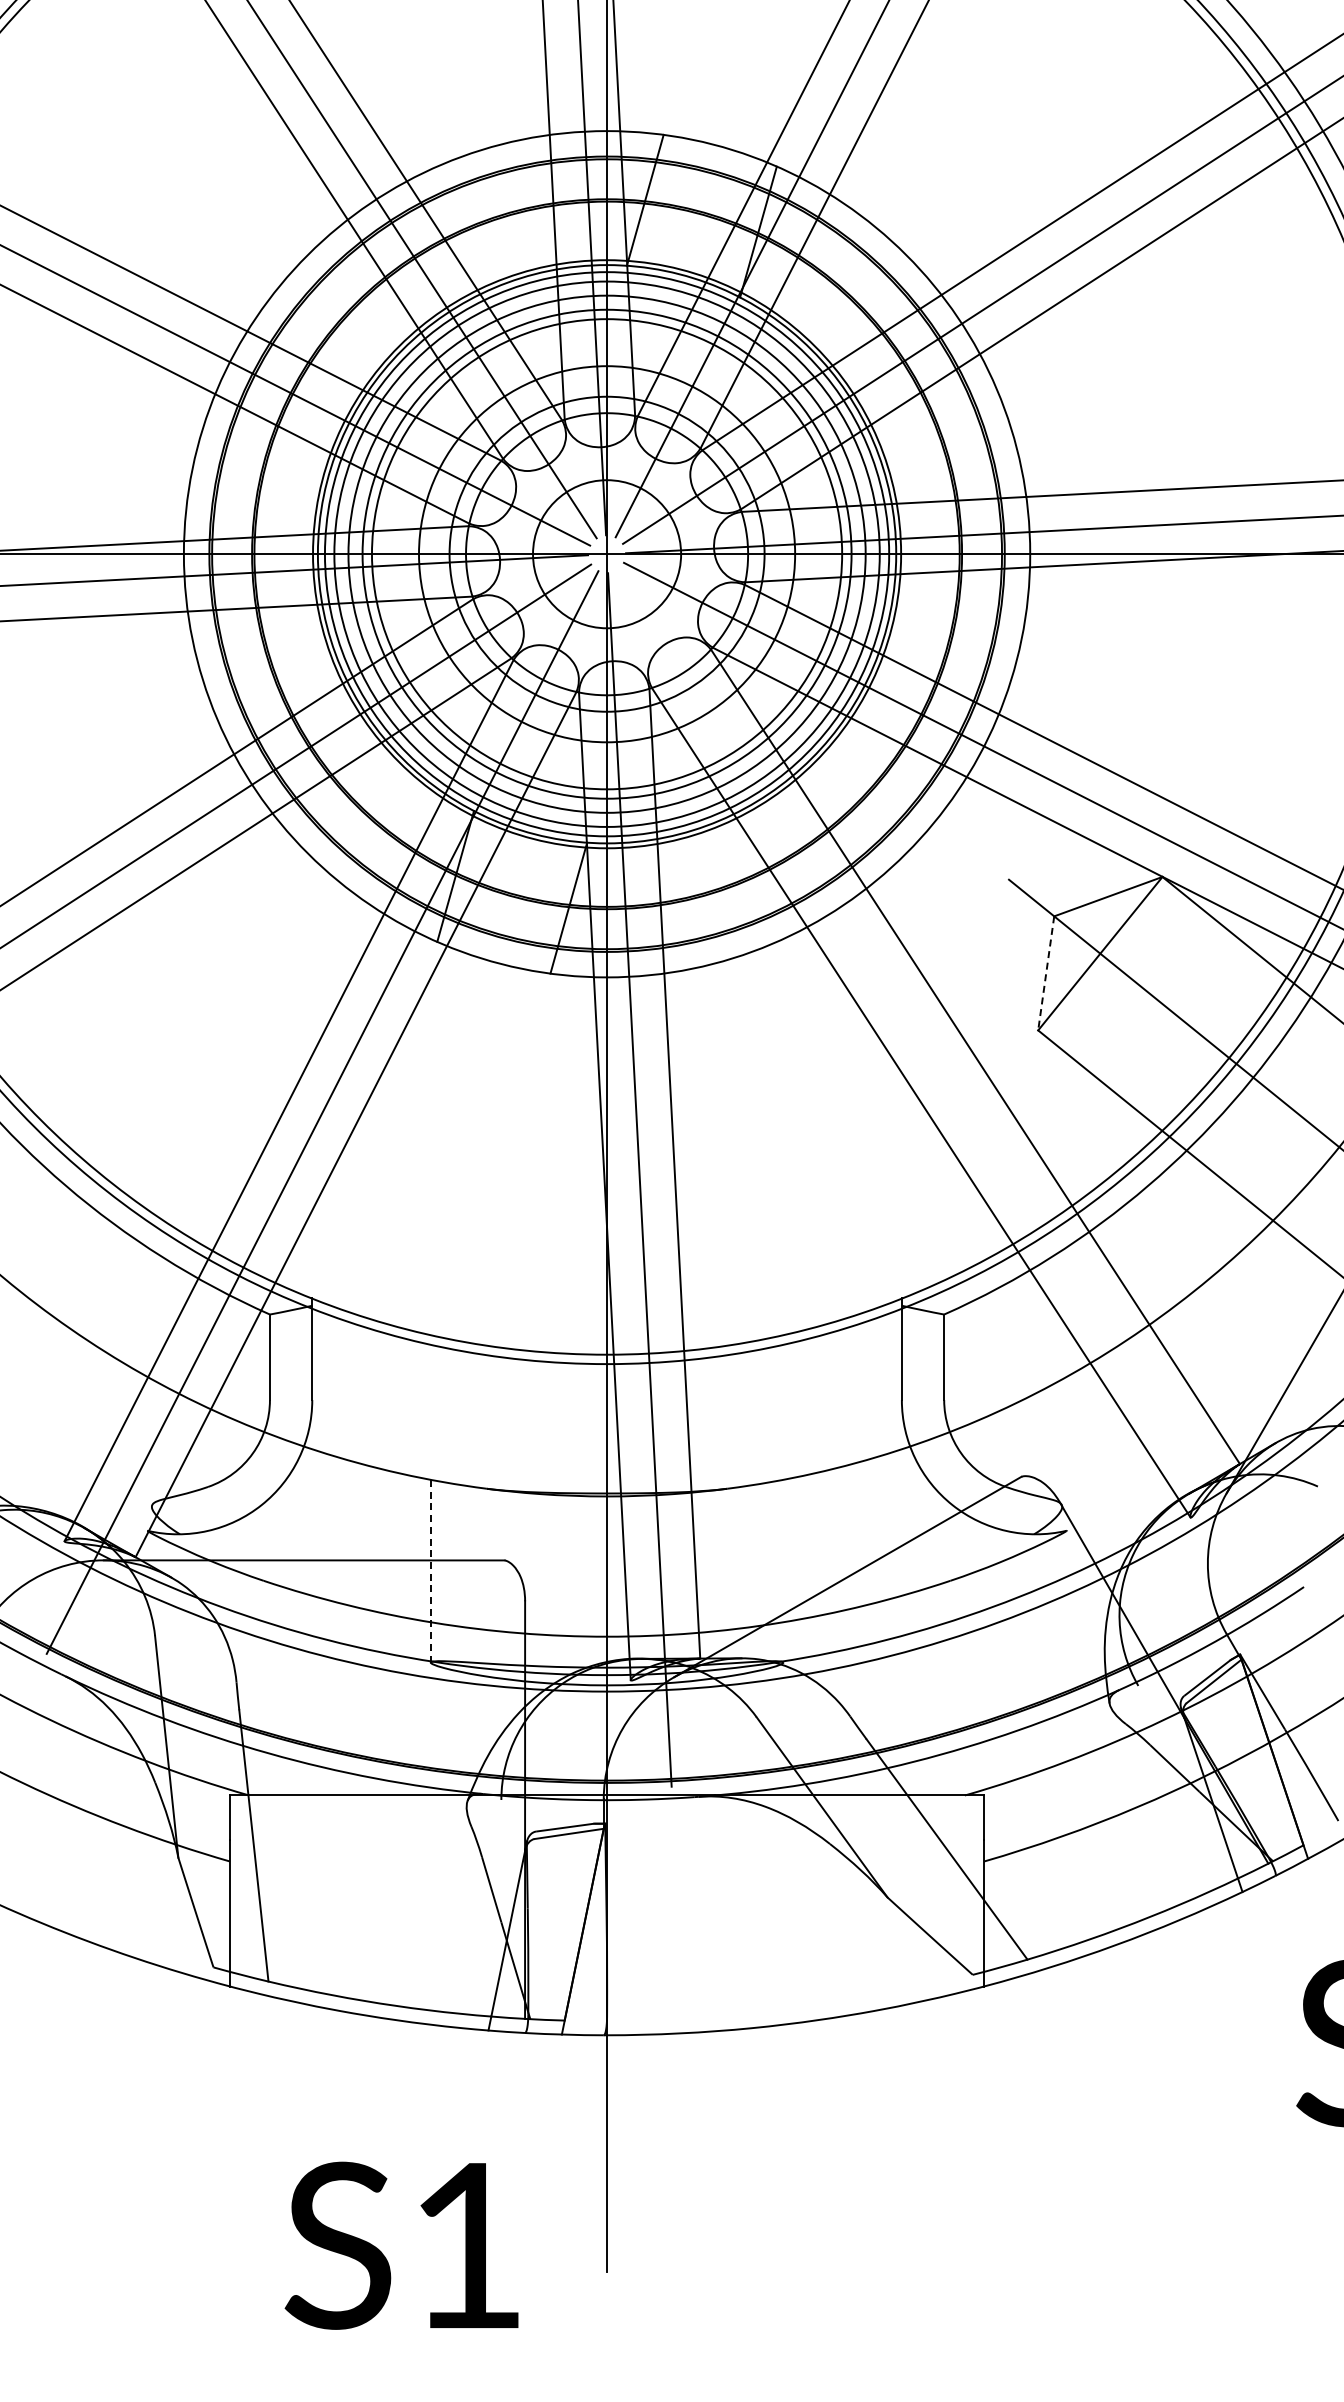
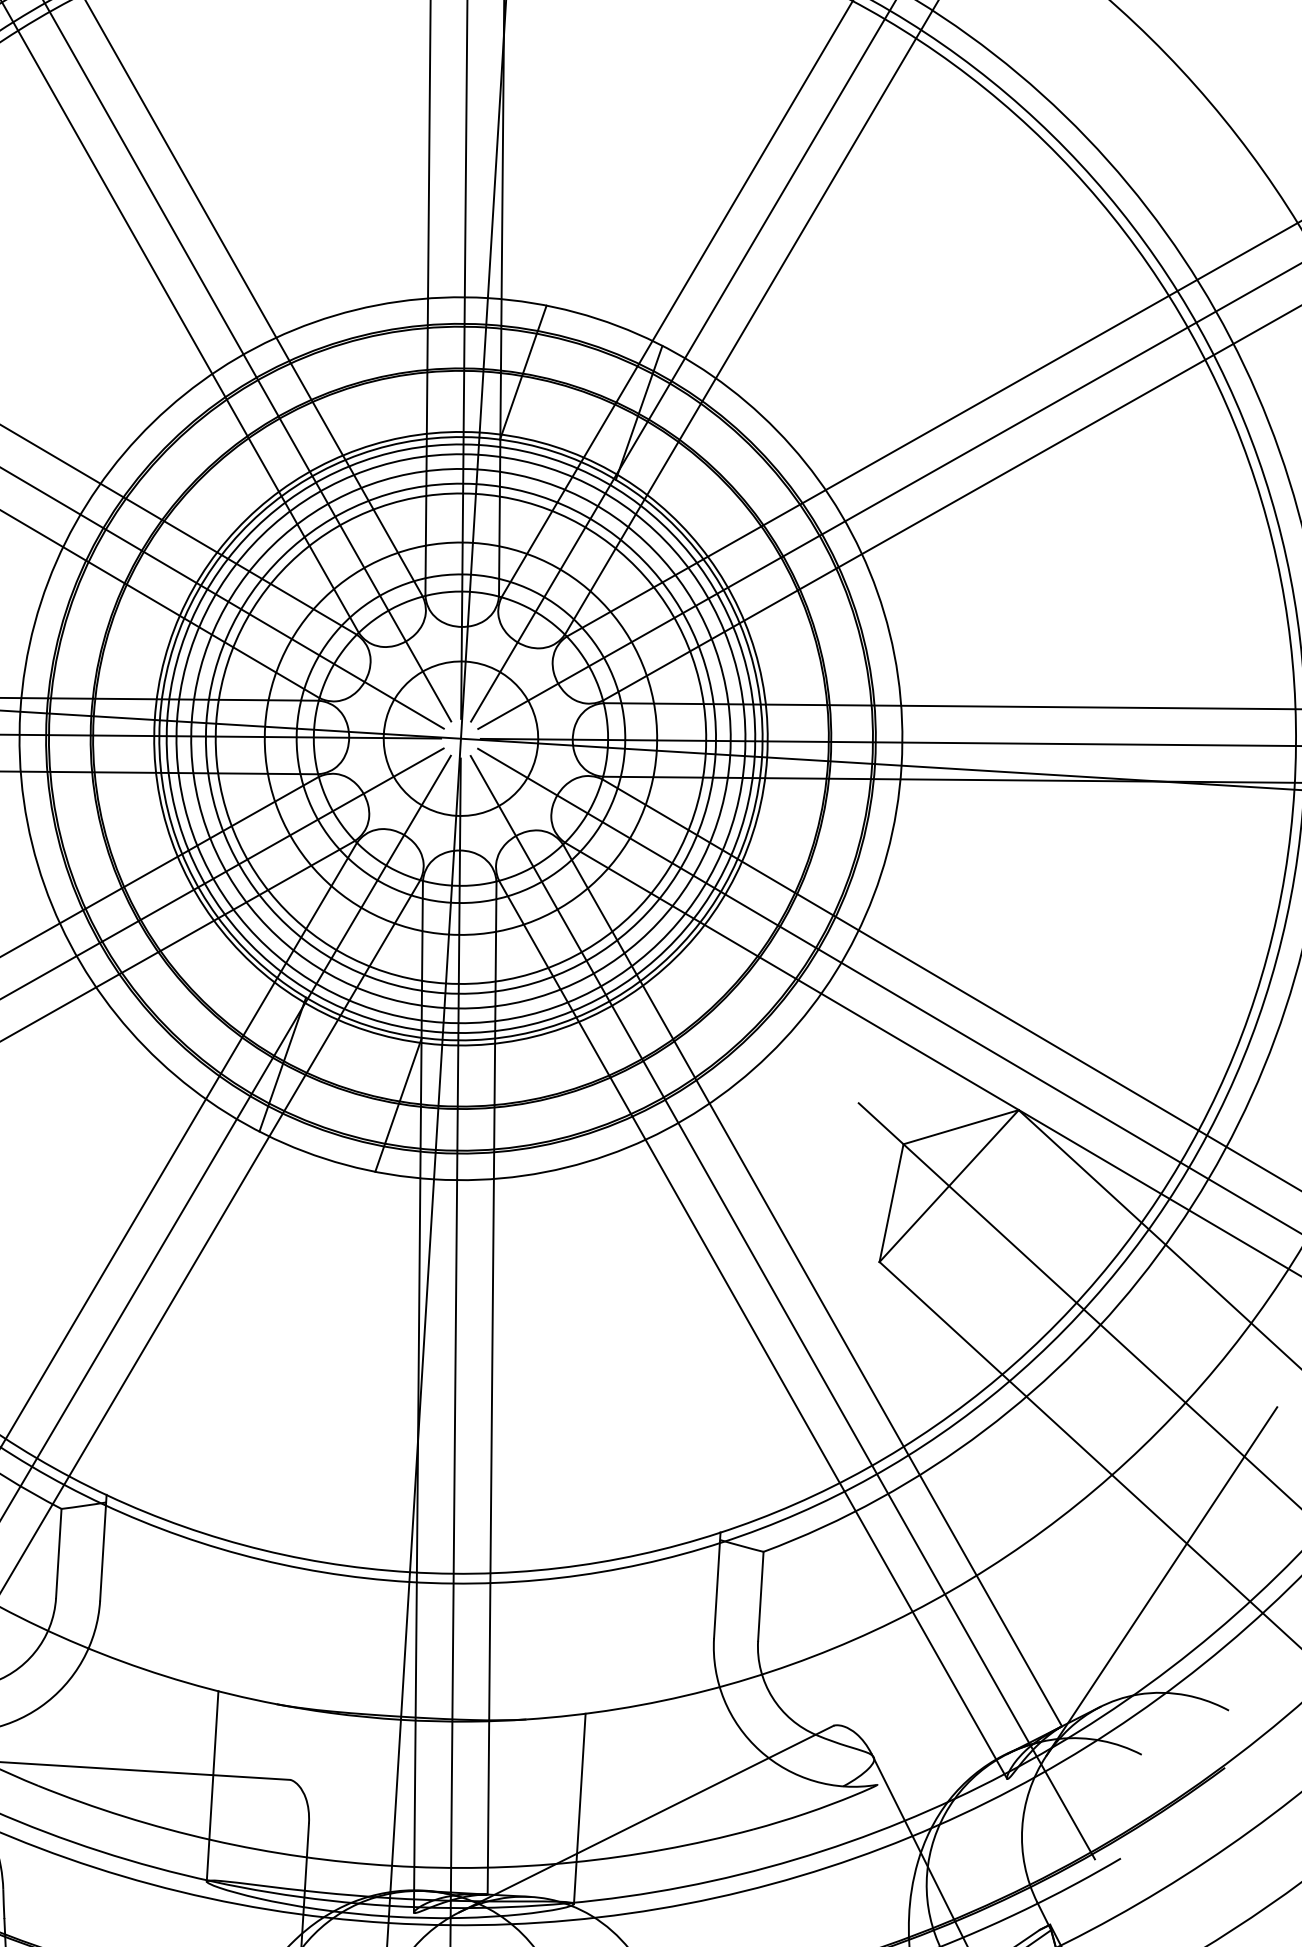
line: (1046, 973) -> (891, 1203), dashed -> solid
line: (948, 1079) -> (783, 1307), added
line: (430, 1570) -> (212, 1785), dashed -> solid
line: (783, 1570) -> (579, 1808), added

